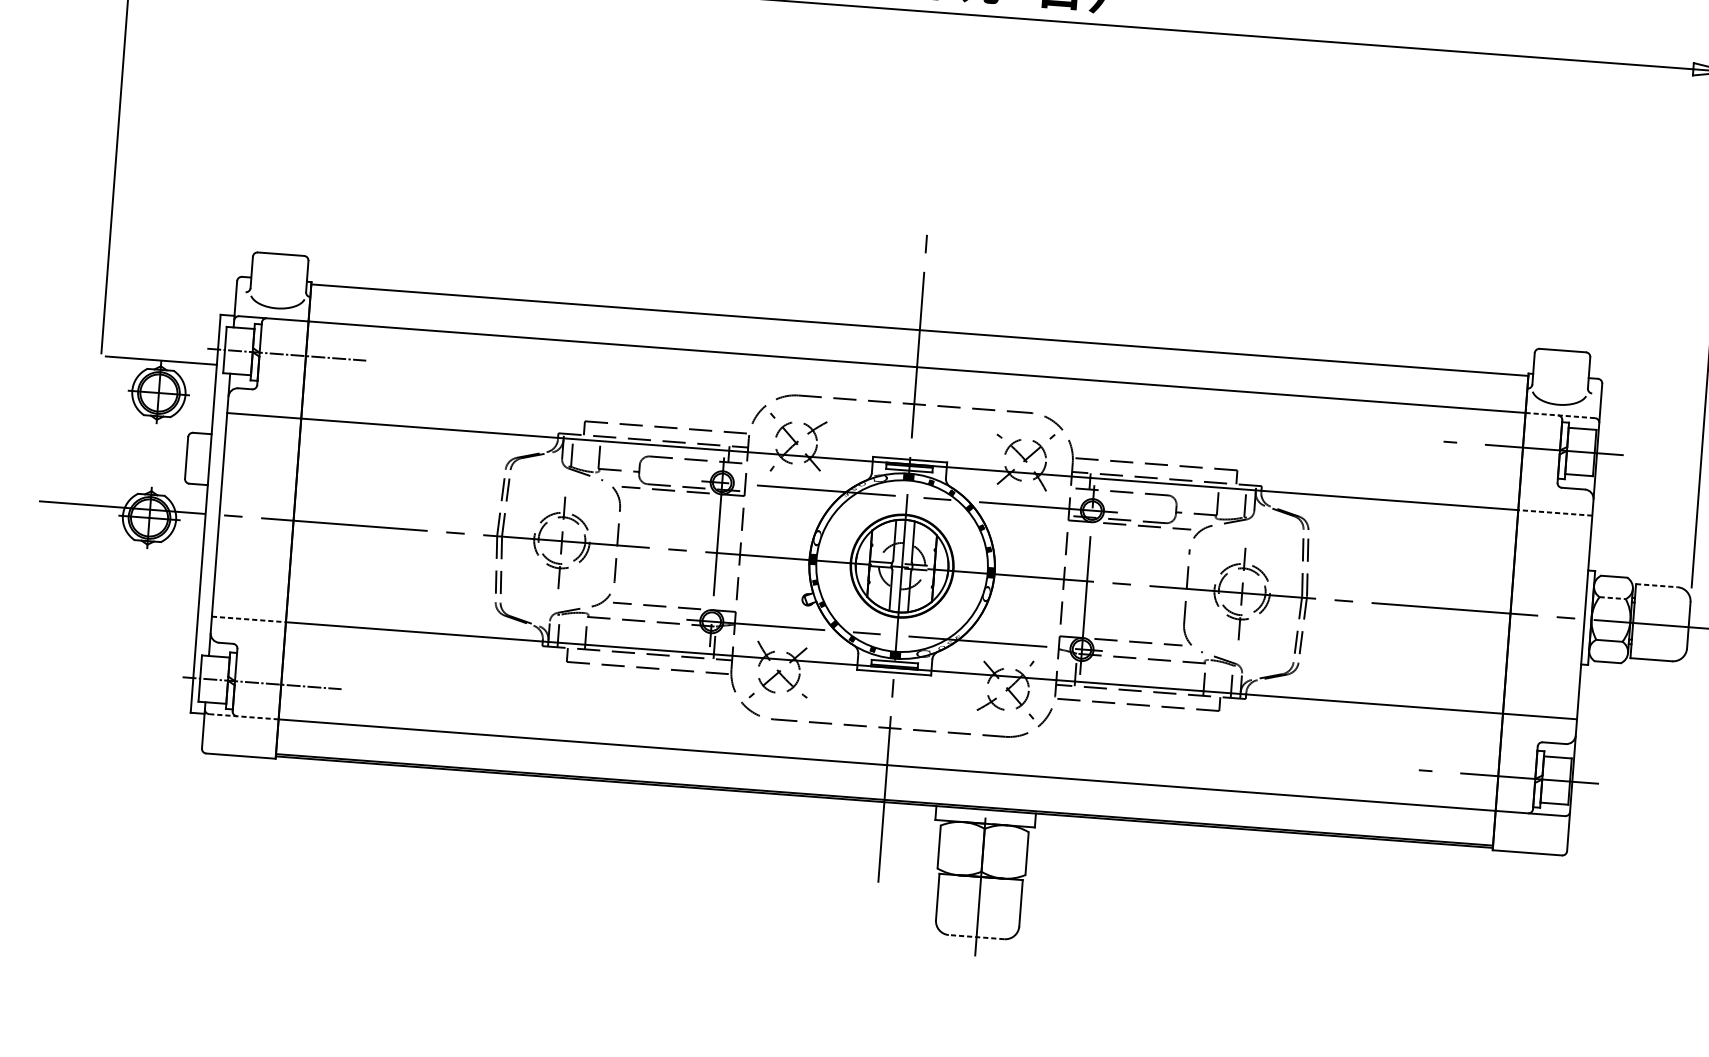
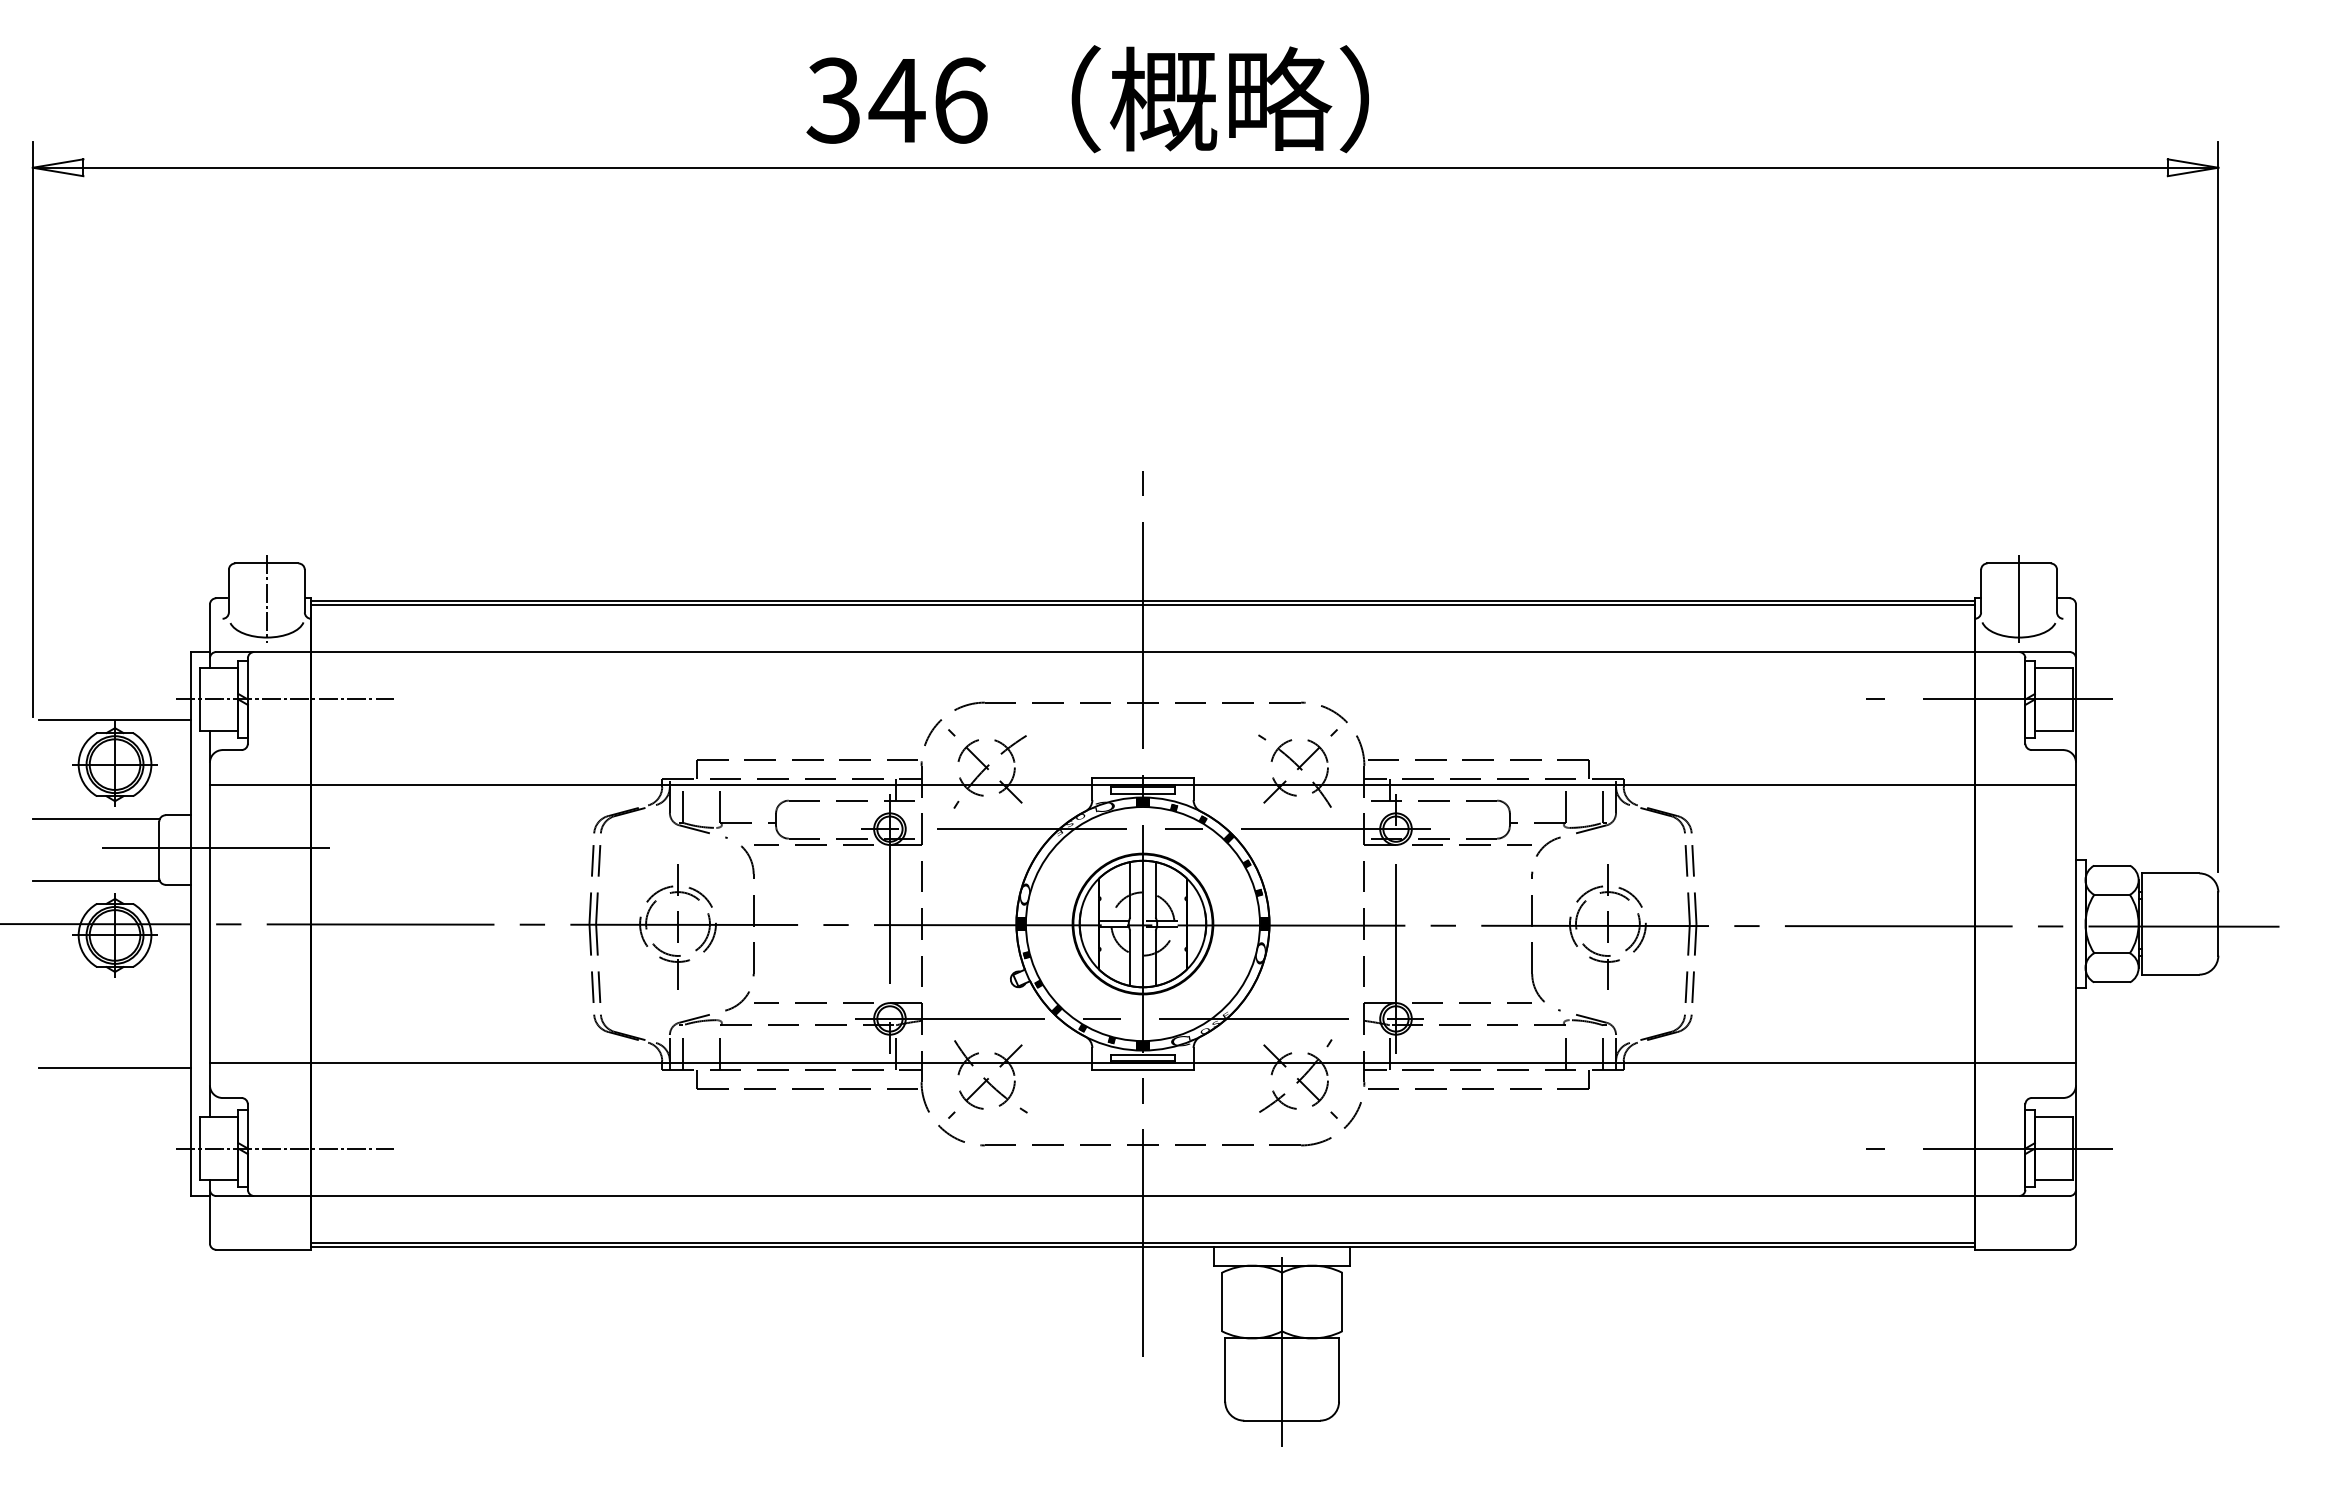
line: (278, 279) -> (266, 598), added
line: (919, 332) -> (1142, 604), added
line: (1561, 376) -> (2019, 598), added
line: (1559, 415) -> (2021, 652), dashed -> solid
line: (141, 432) -> (95, 819), added
line: (232, 460) -> (222, 848), added
line: (138, 477) -> (95, 881), added
line: (1555, 512) -> (2025, 784), dashed -> solid
line: (1657, 585) -> (2171, 873), dashed -> solid
line: (1612, 597) -> (2112, 894), dashed -> solid
line: (141, 615) -> (114, 1068), added
line: (248, 619) -> (260, 1063), dashed -> solid
line: (244, 717) -> (264, 1196), dashed -> solid
line: (976, 937) -> (1282, 1420), dashed -> solid

